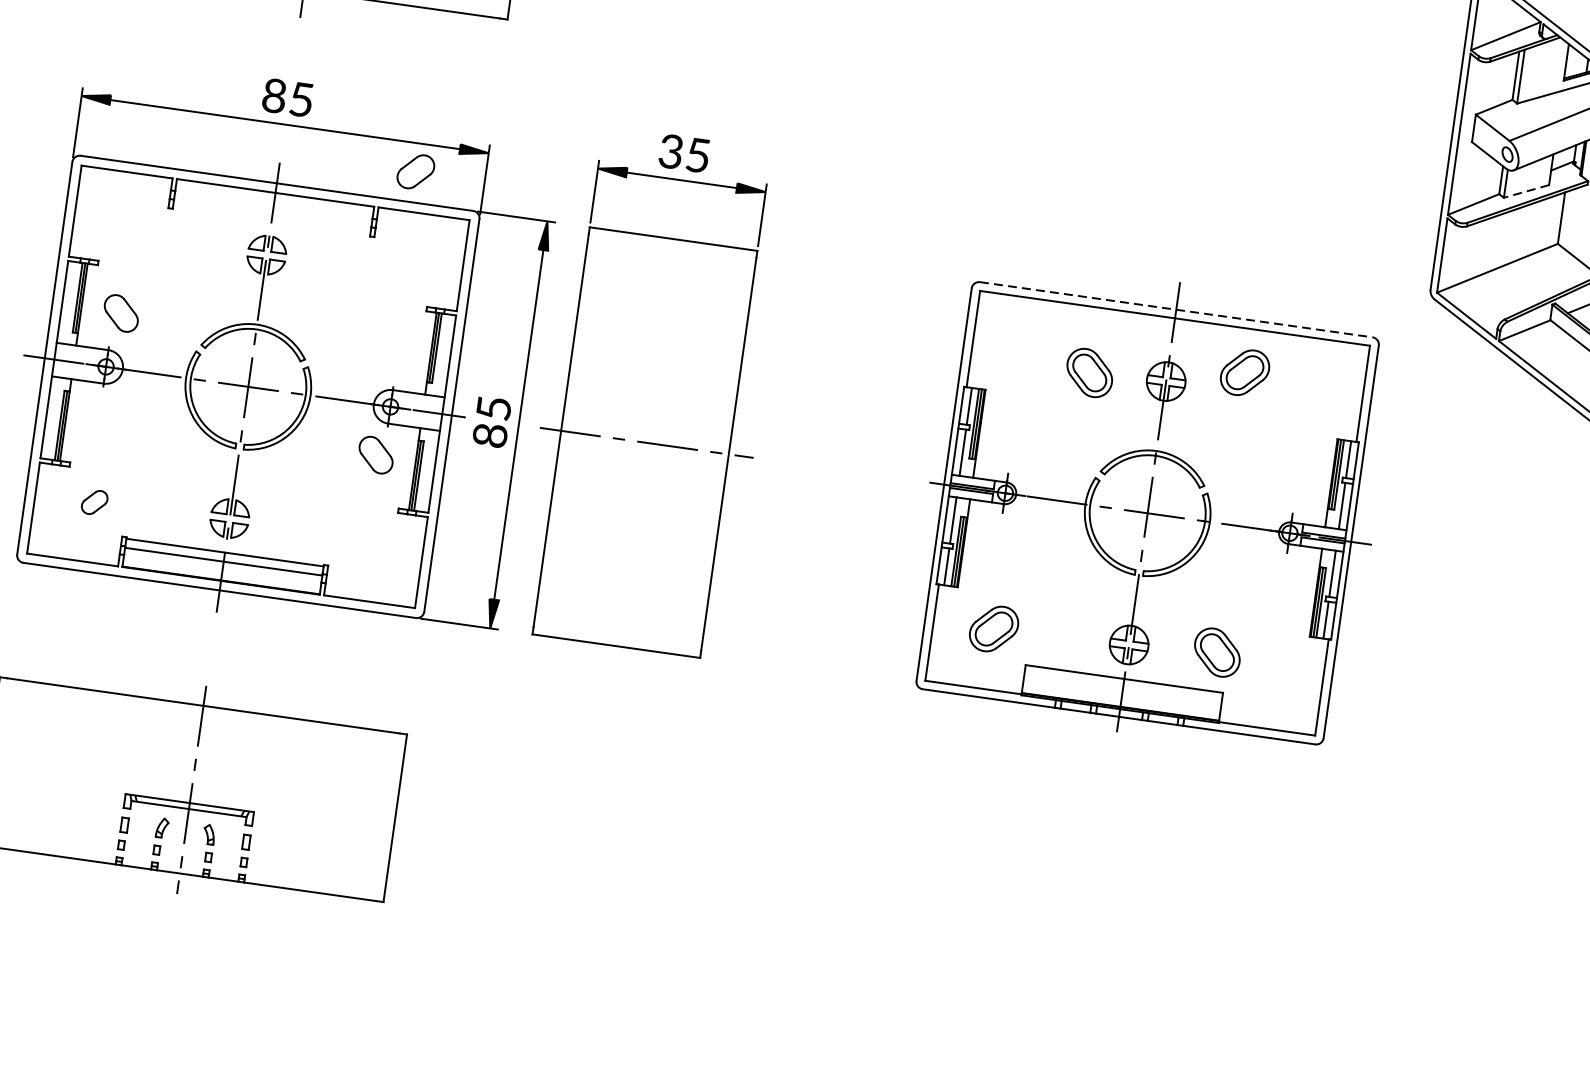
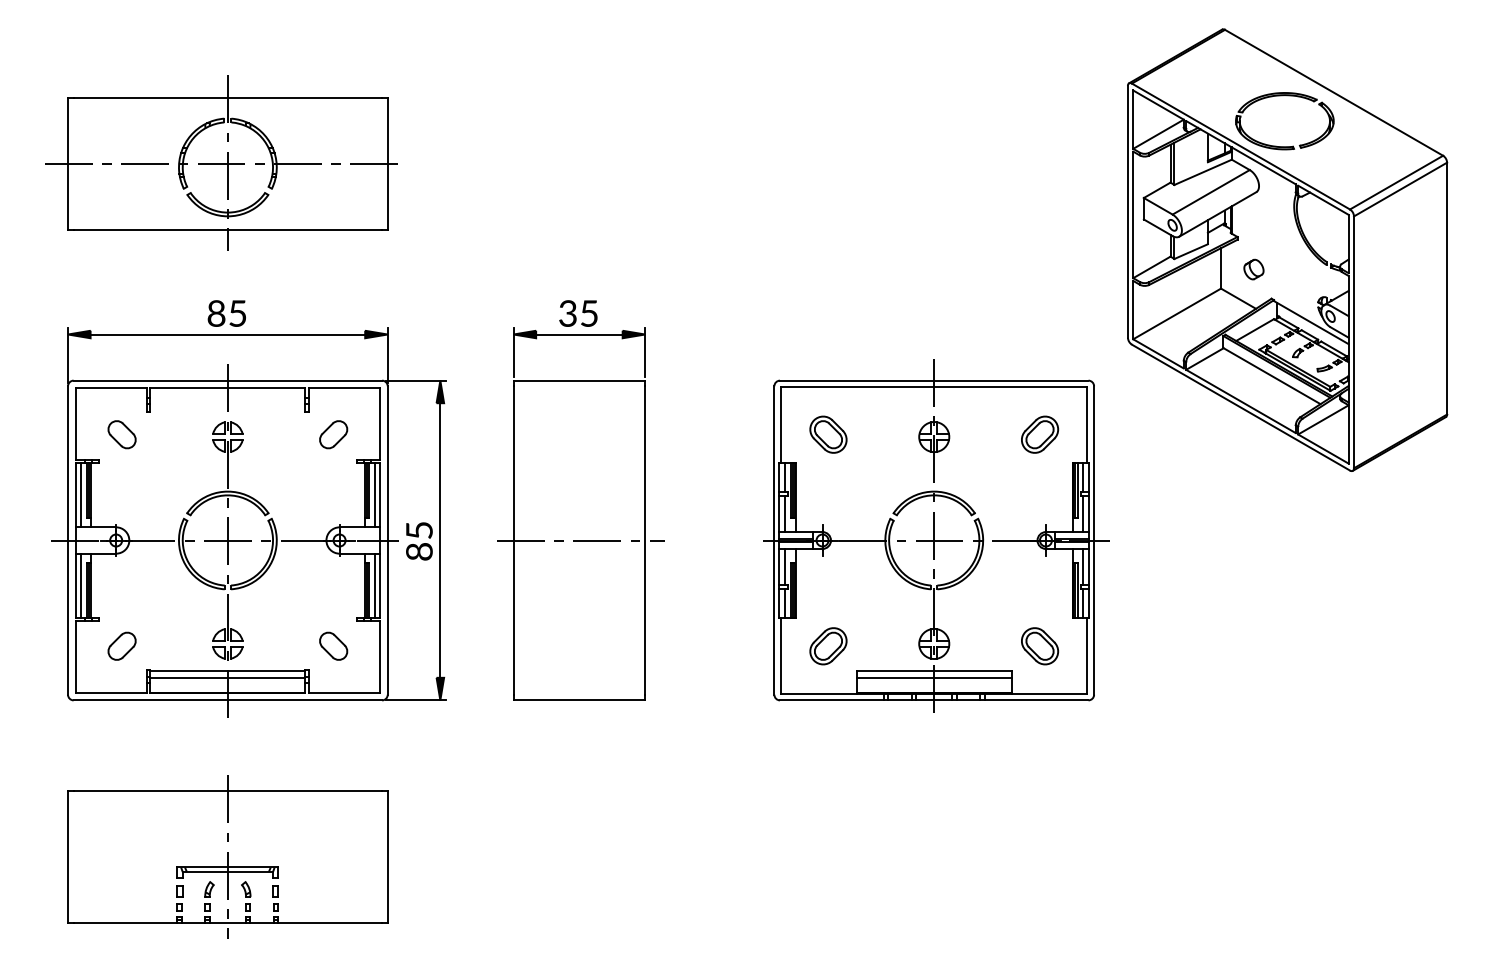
part: (415, 171) -> (333, 434), moved
line: (1525, 191) -> (1190, 251), dashed -> solid
line: (70, 303) -> (81, 495), added
line: (1176, 309) -> (934, 380), dashed -> solid
part: (120, 313) -> (121, 434), moved
line: (443, 355) -> (374, 495), added
part: (1089, 372) -> (828, 434), moved
part: (1245, 372) -> (1040, 434), moved
part: (653, 391) -> (580, 500), moved
line: (53, 417) -> (81, 585), added
part: (376, 454) -> (333, 645), moved
line: (426, 470) -> (374, 585), added
part: (94, 501) -> (121, 645), size x1.43
part: (1217, 652) -> (1040, 646), moved
line: (1122, 687) -> (933, 677), added

